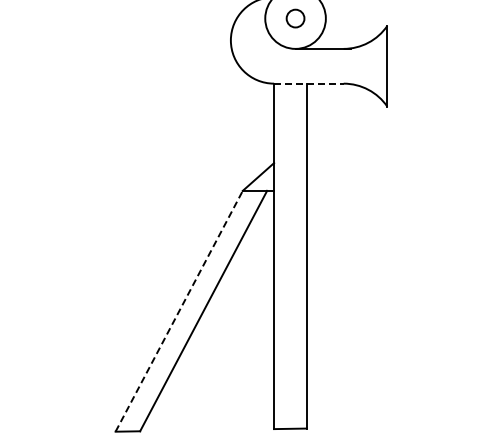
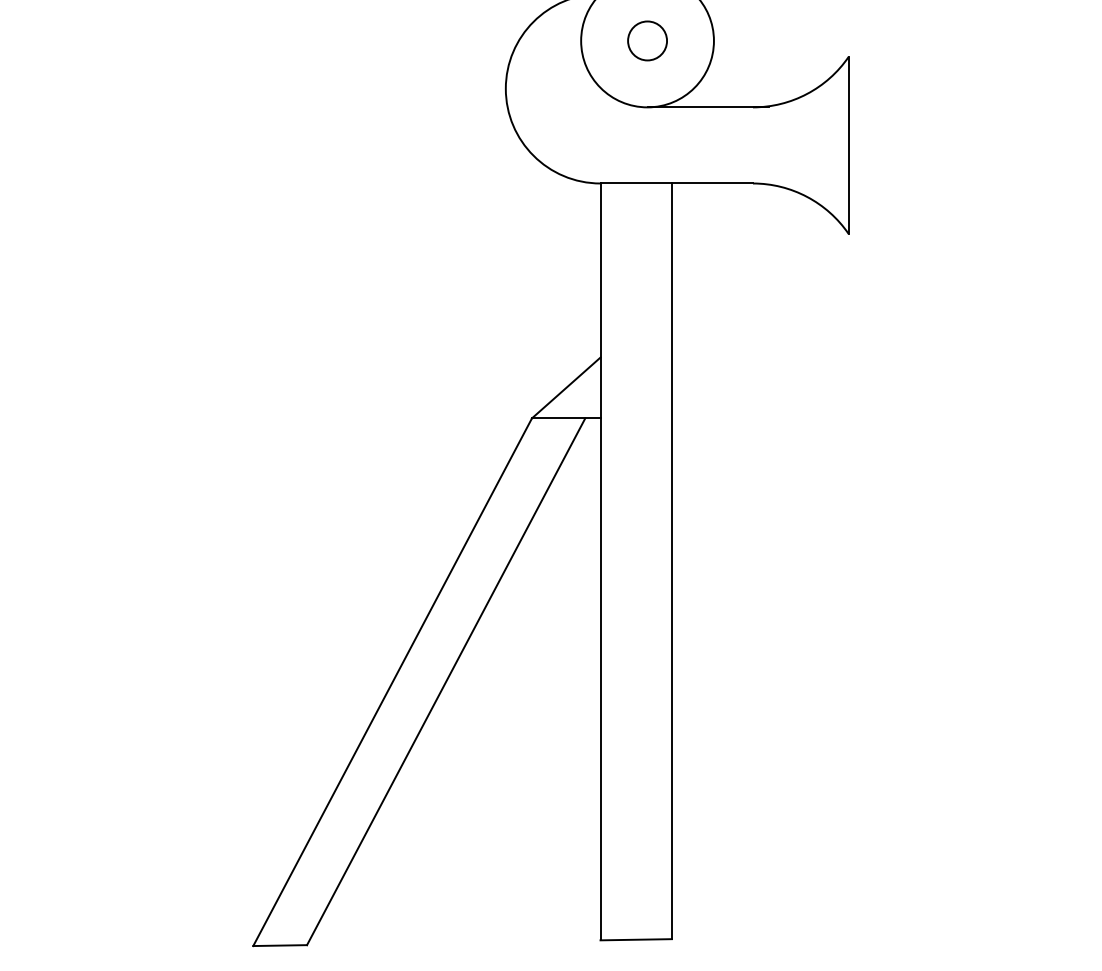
line: (308, 83) -> (675, 183), dashed -> solid
line: (179, 310) -> (393, 680), dashed -> solid

